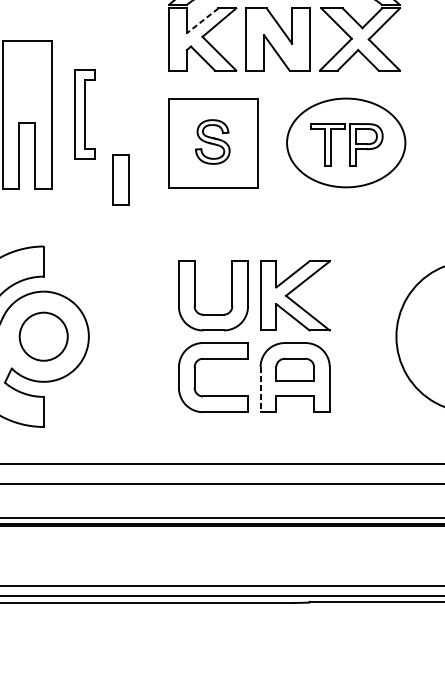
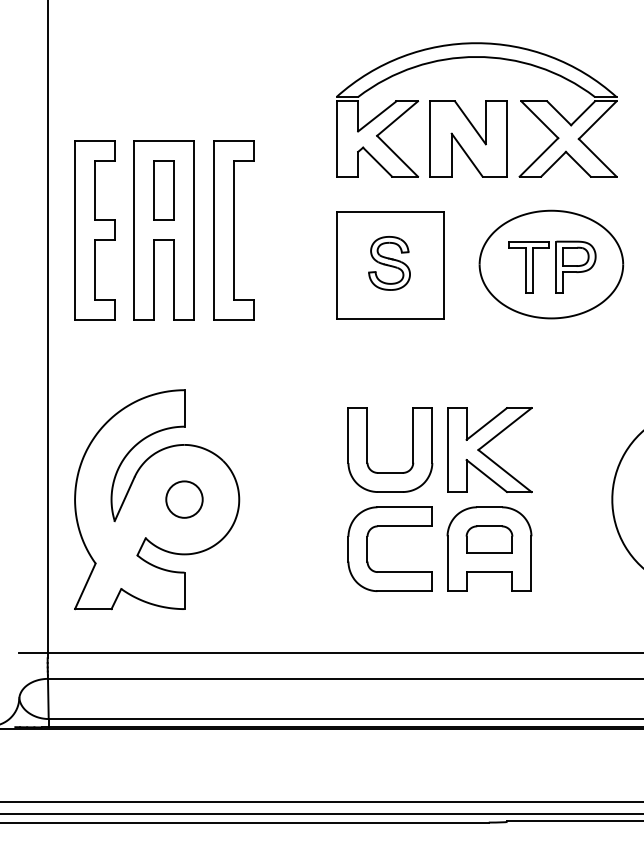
line: (202, 20) -> (376, 116), dashed -> solid
part: (84, 114) -> (233, 230), size x1.67
part: (120, 179) -> (163, 190), moved
circle: (43, 336) -> (184, 499), size x0.62
line: (260, 390) -> (447, 564), dashed -> solid

